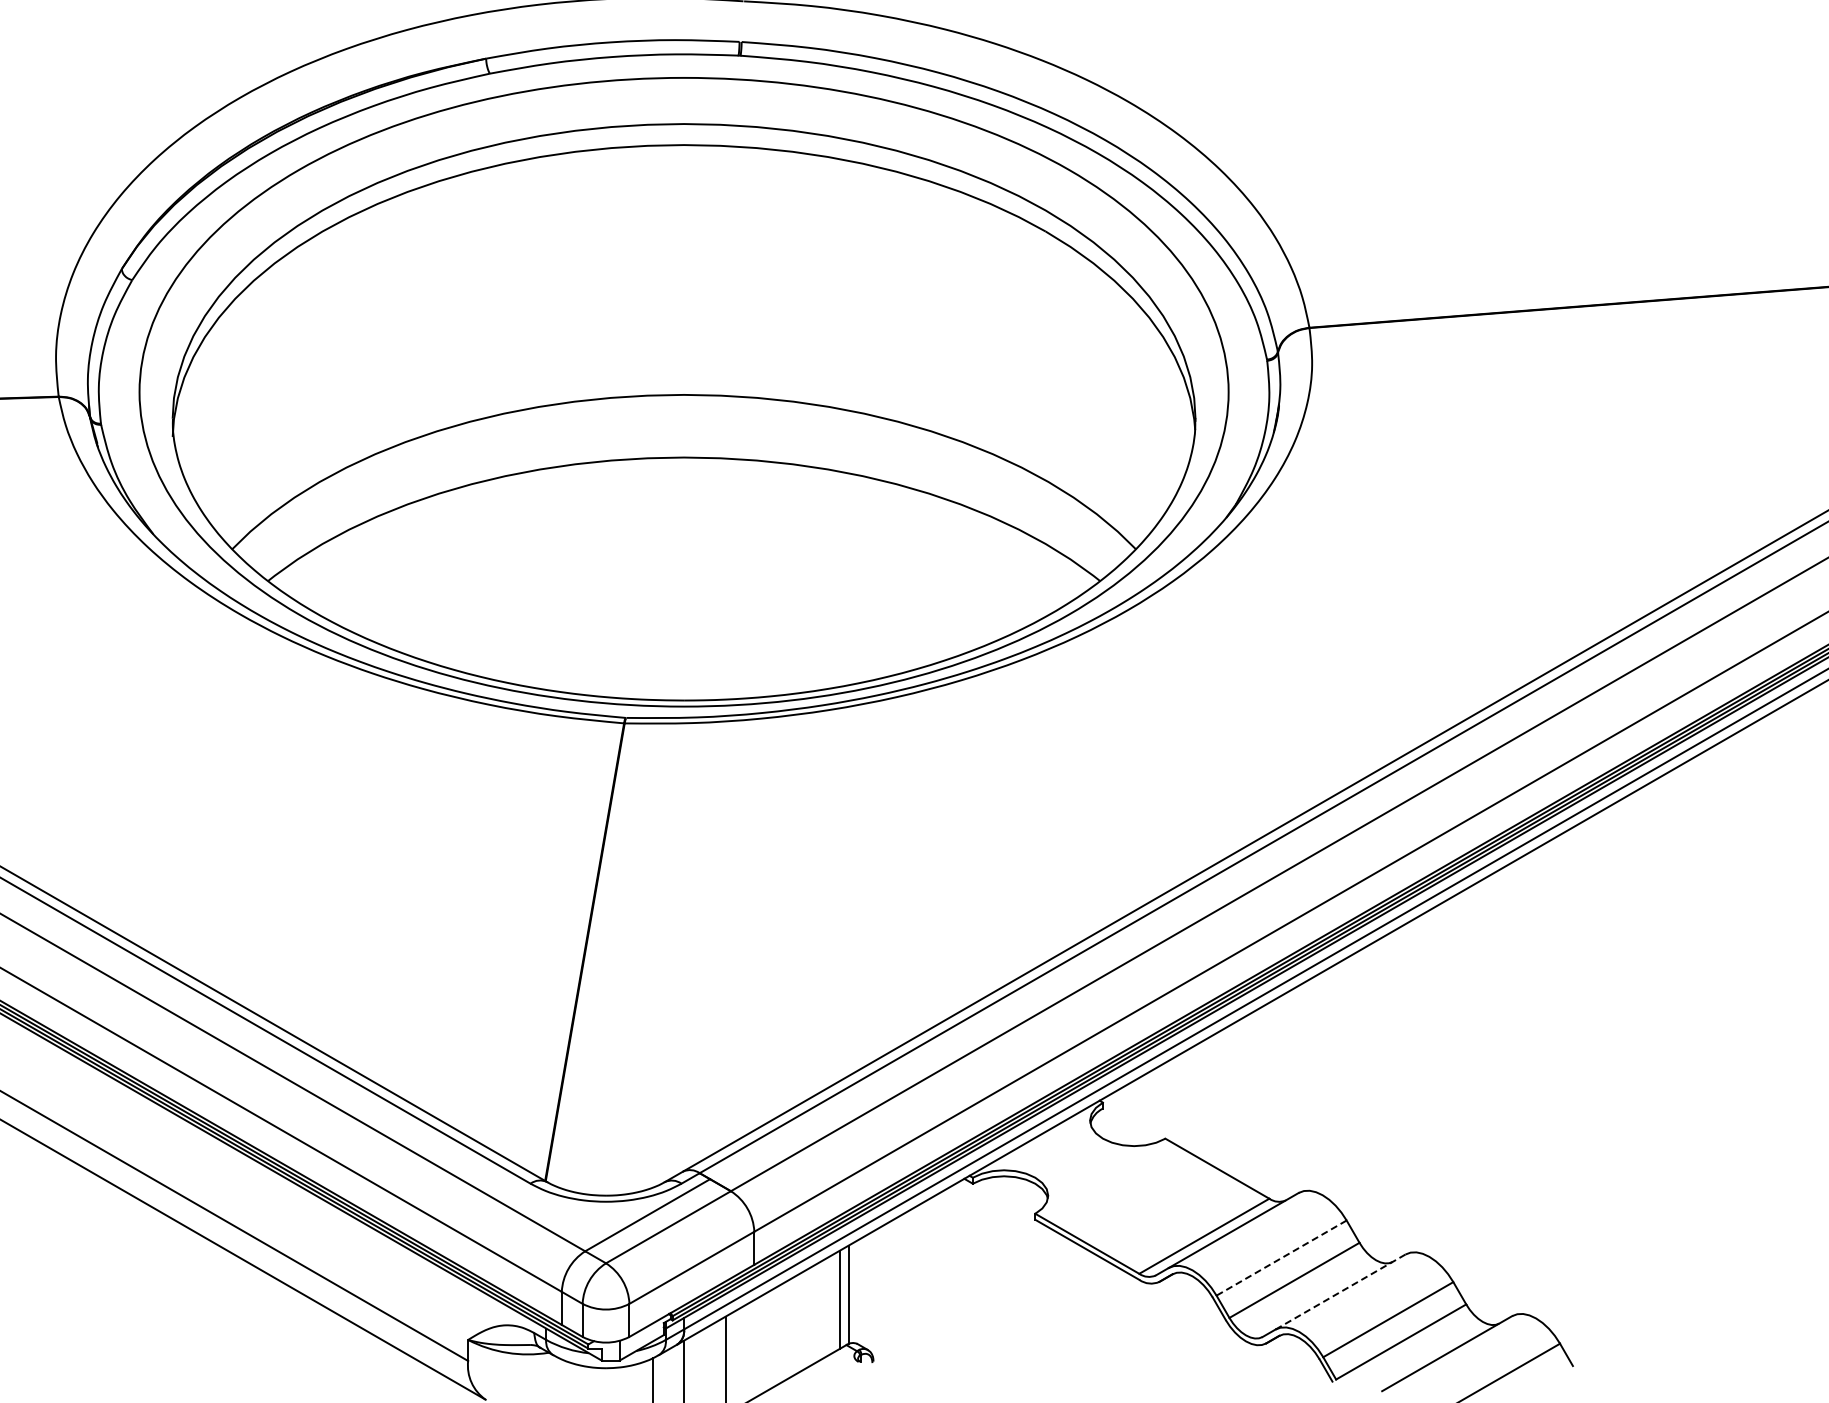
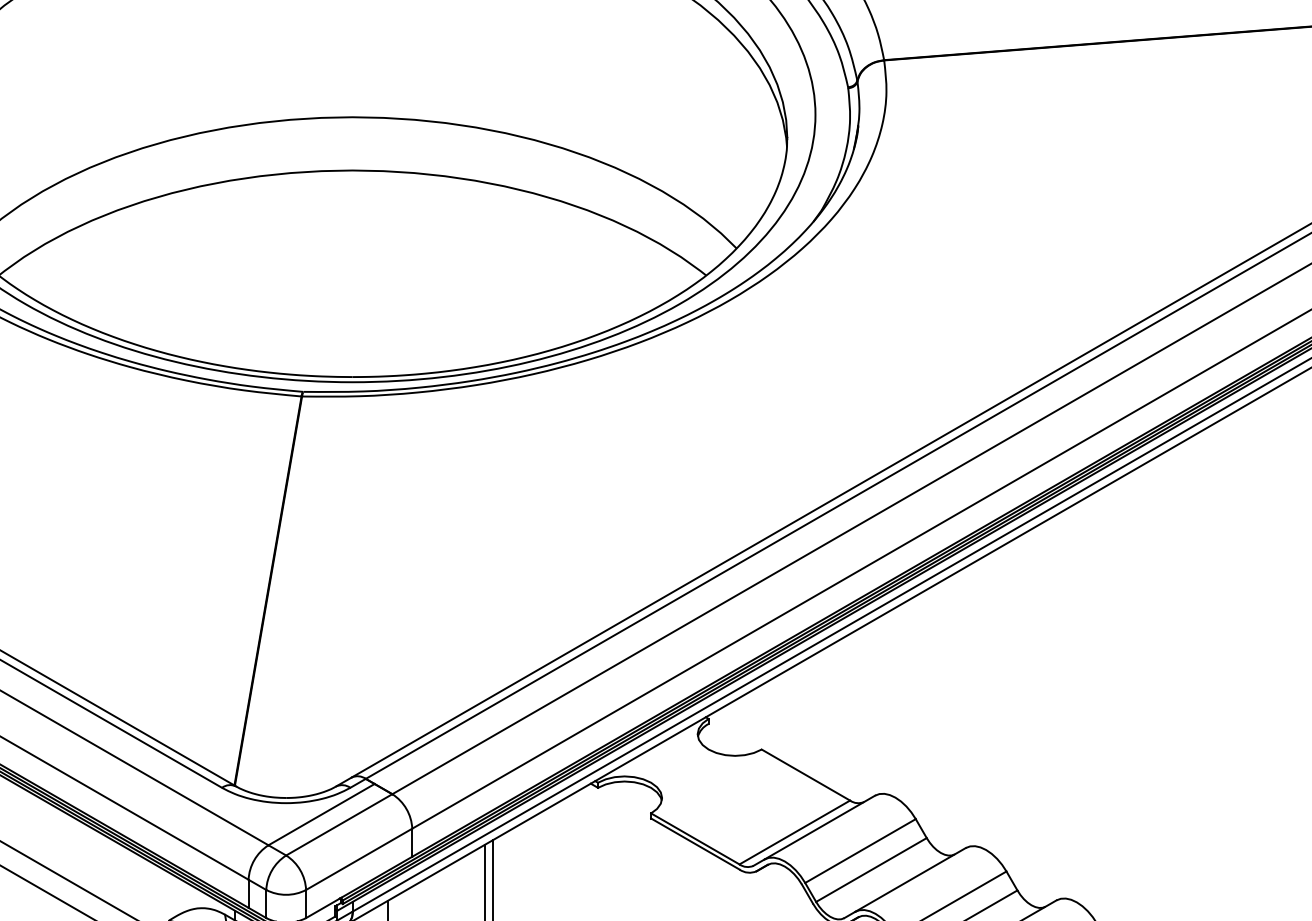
line: (1281, 1258) -> (860, 851), dashed -> solid
line: (1340, 1292) -> (910, 880), dashed -> solid

